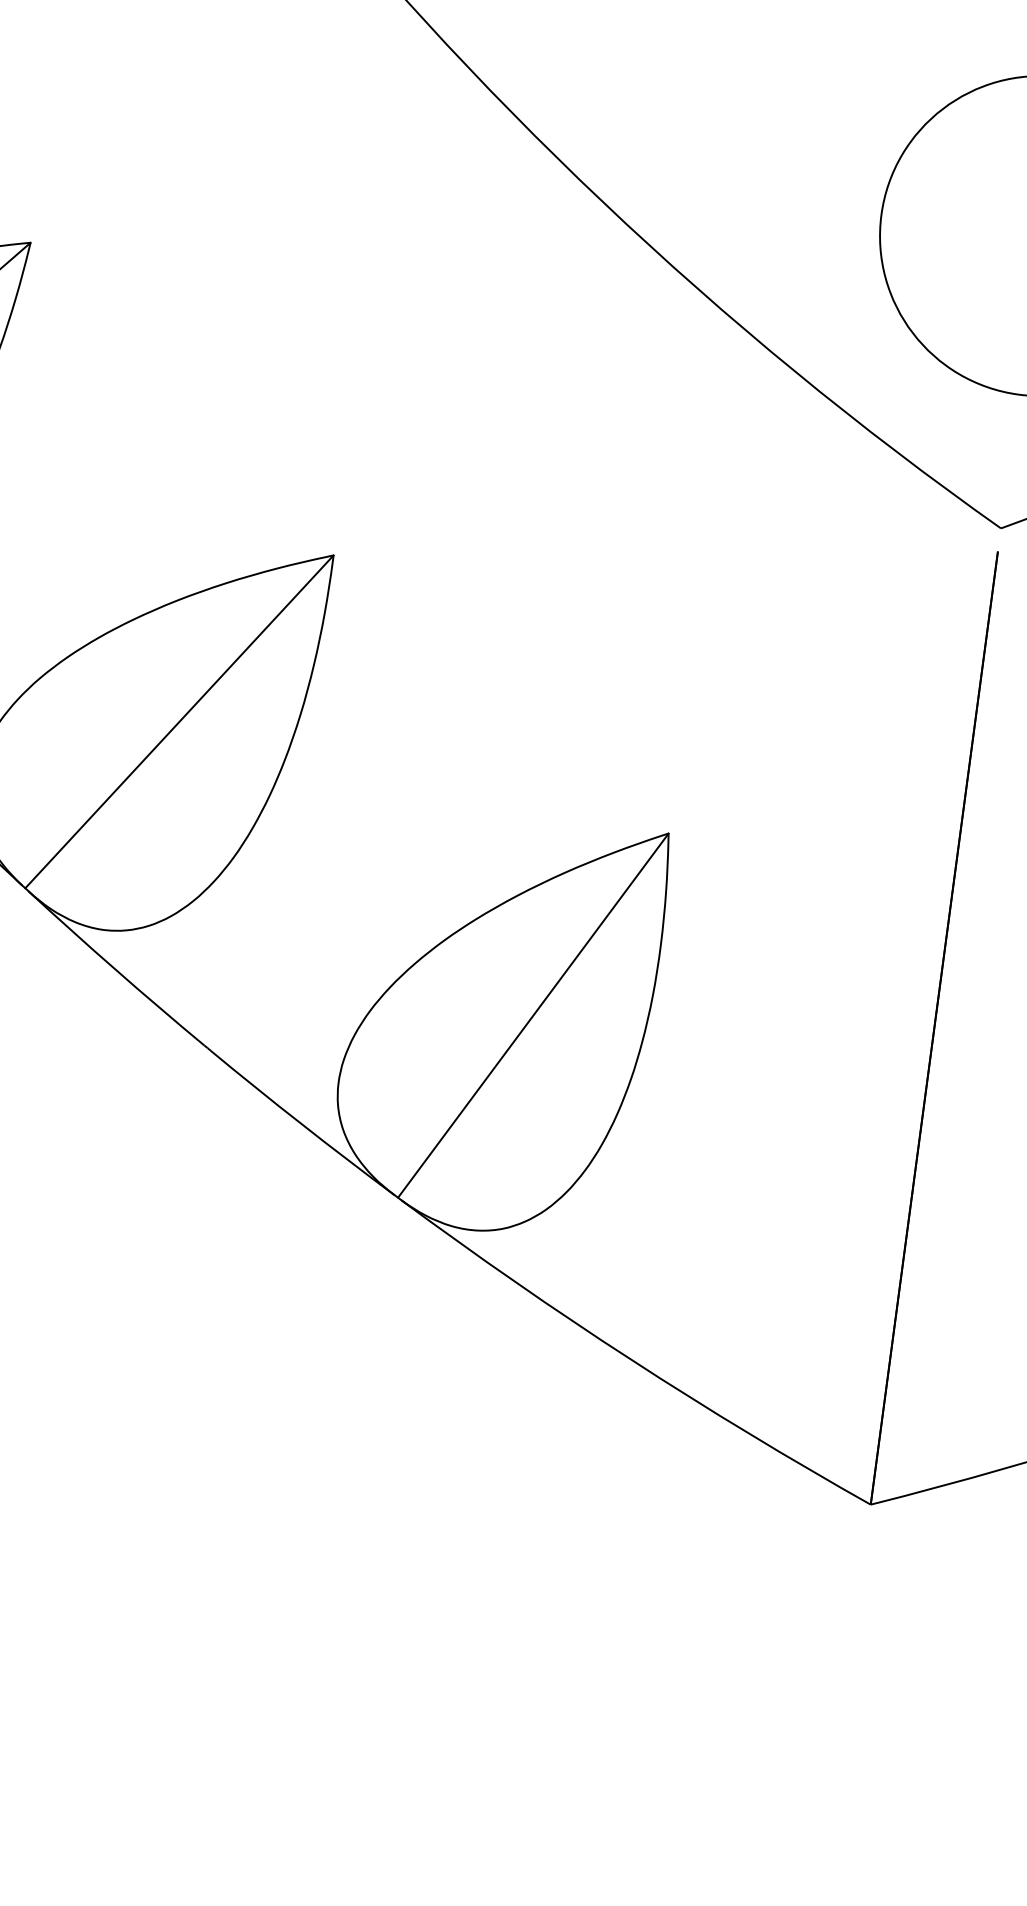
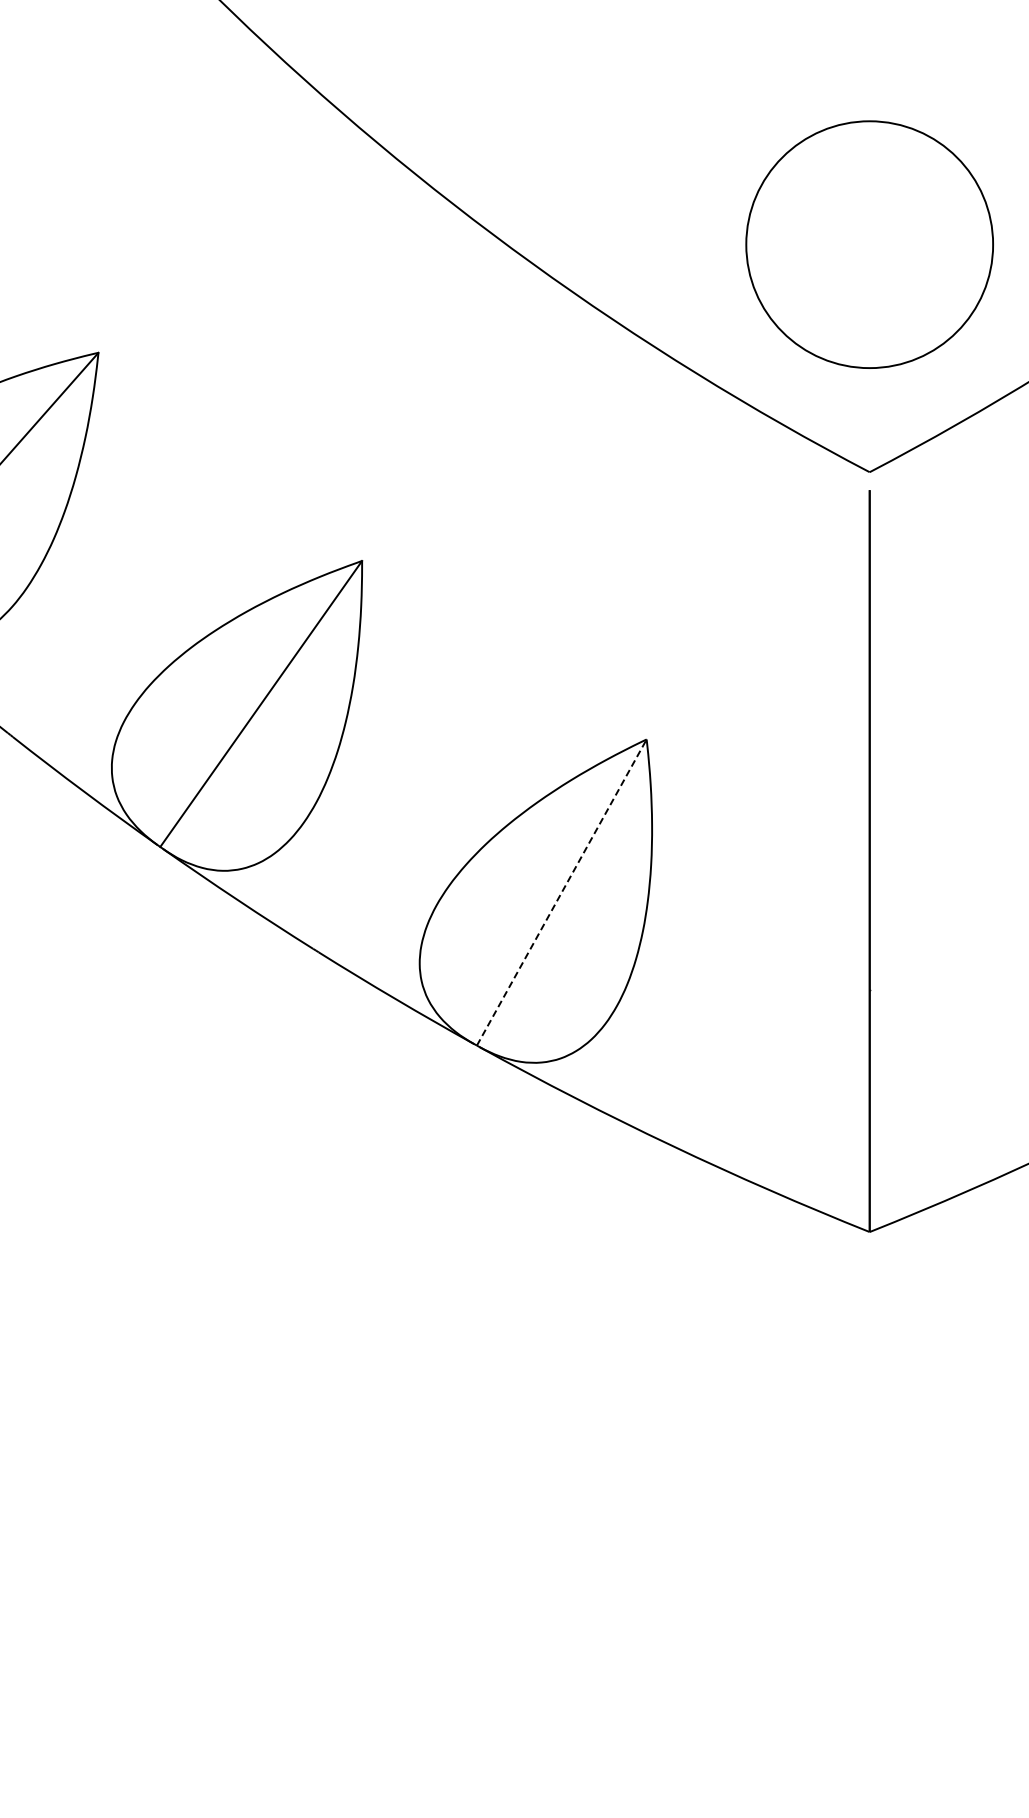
line: (532, 1015) -> (561, 892), solid -> dashed

